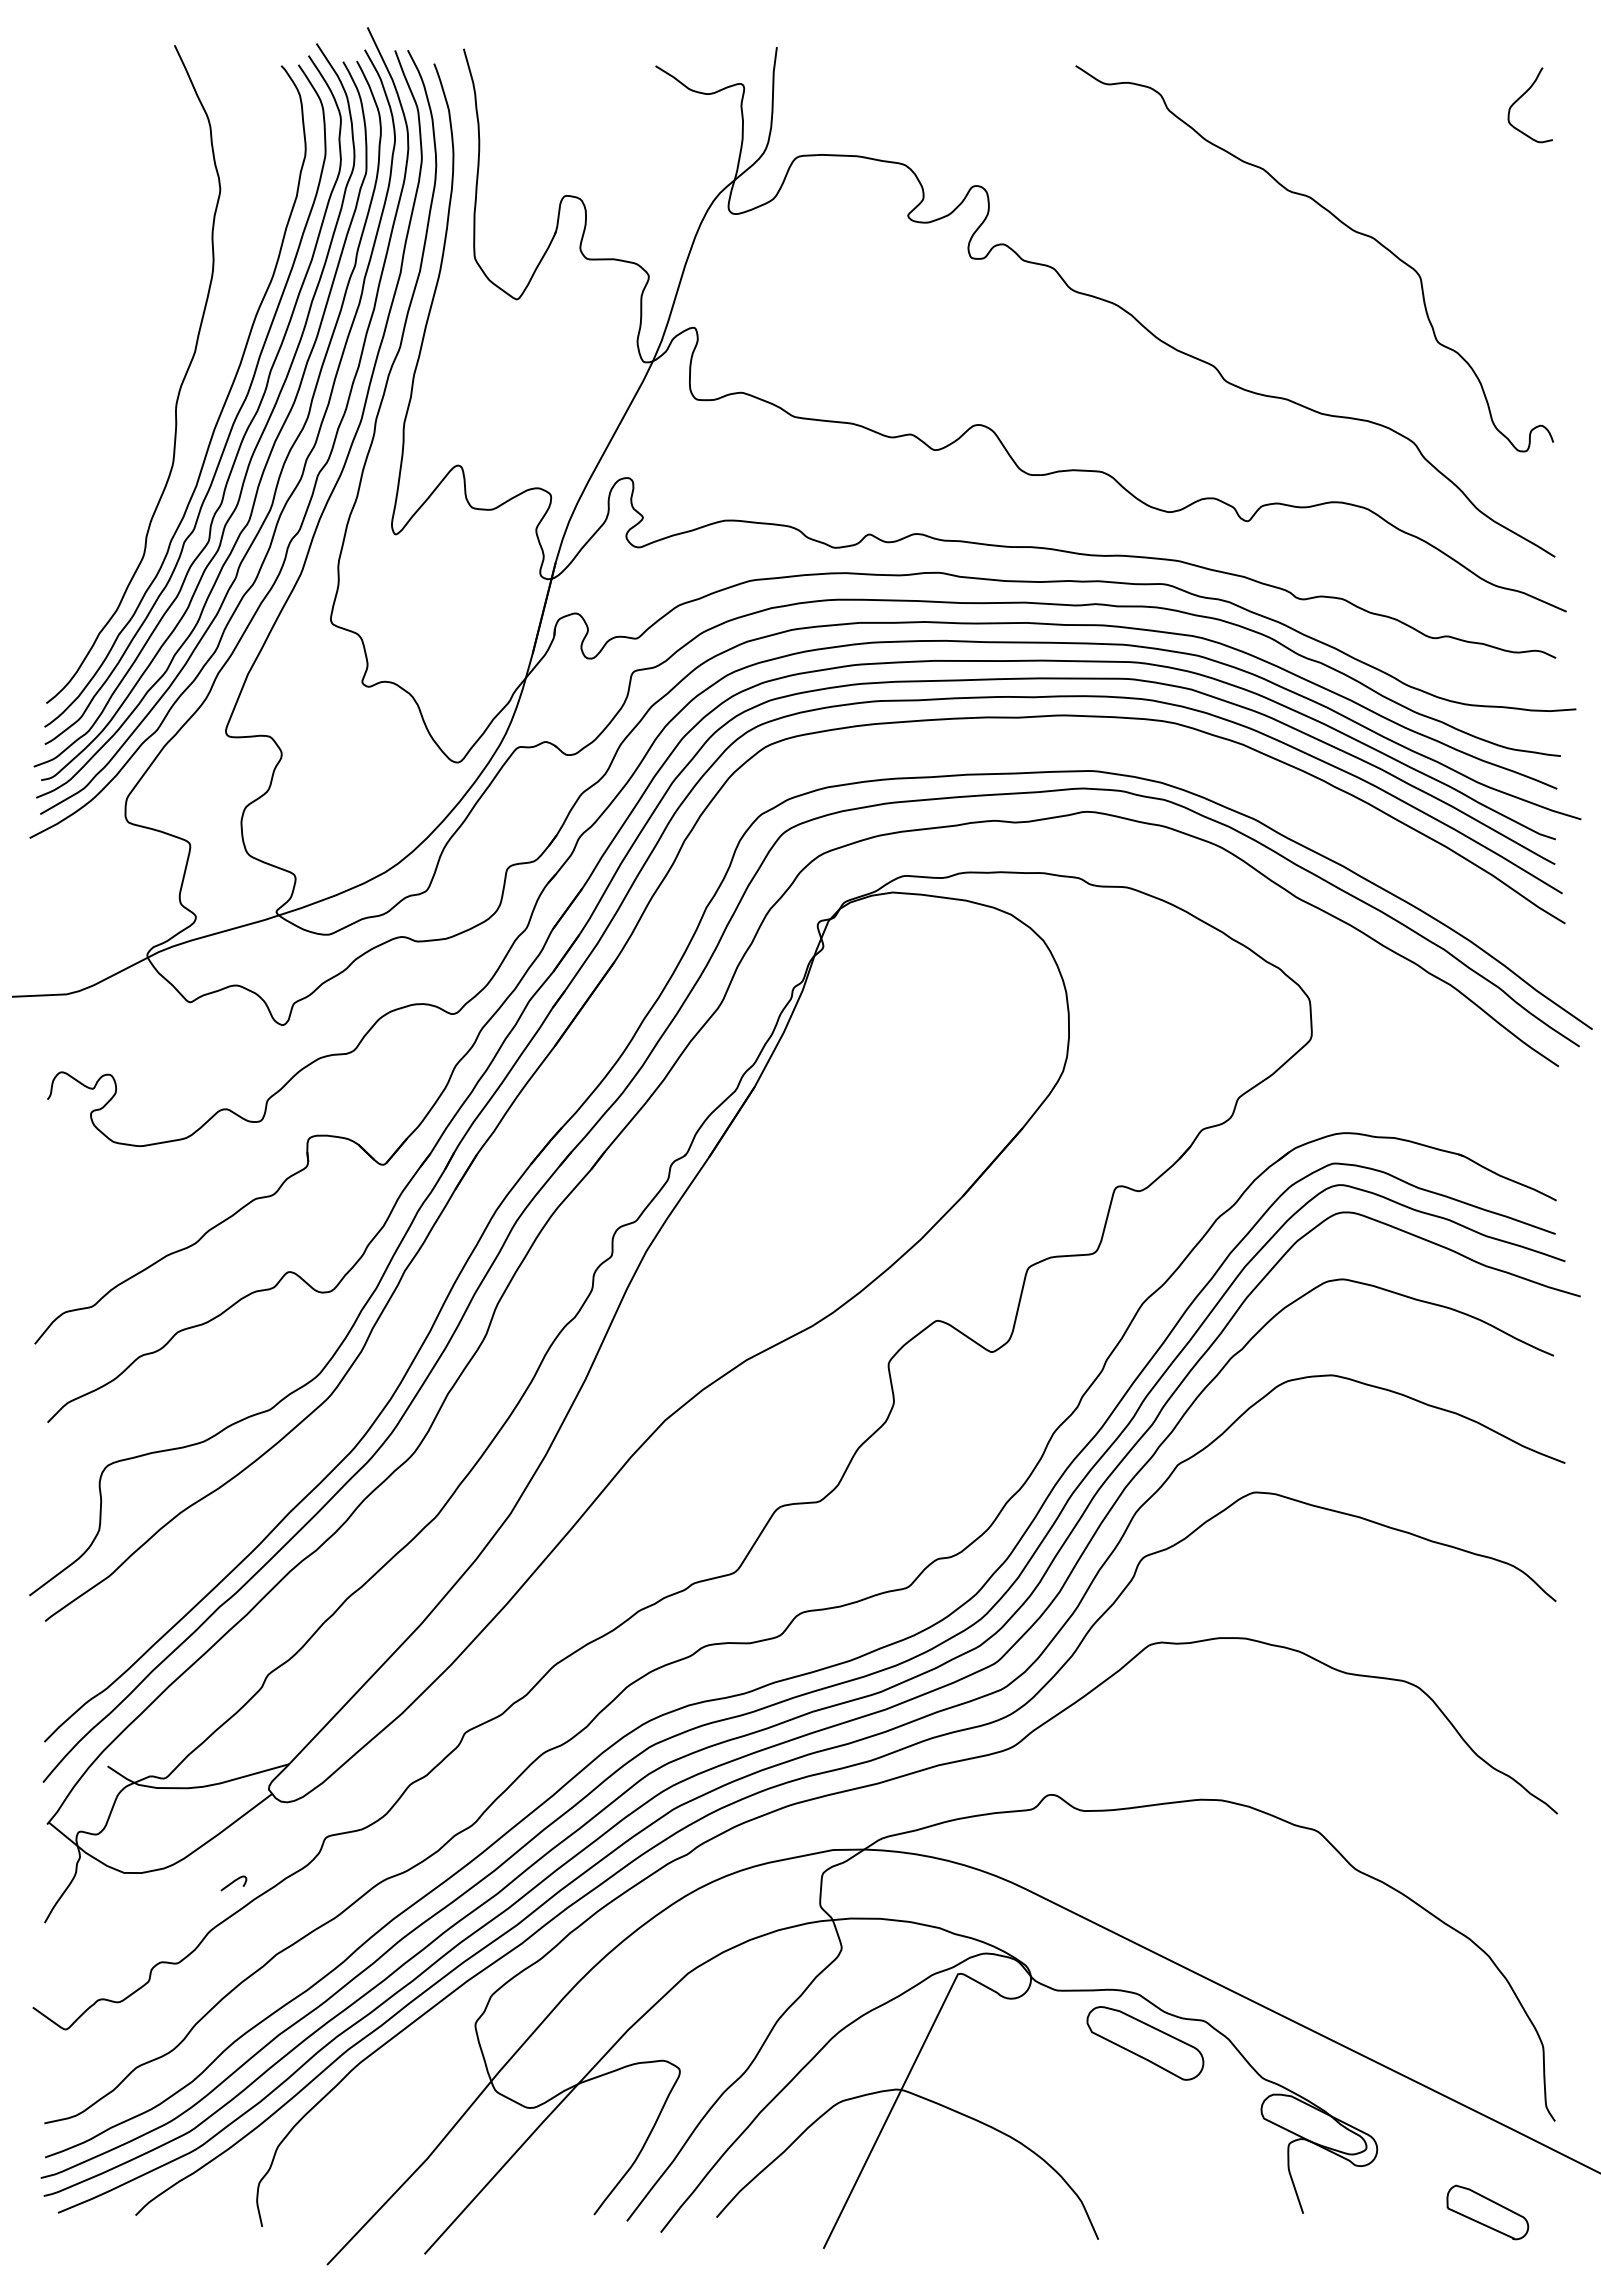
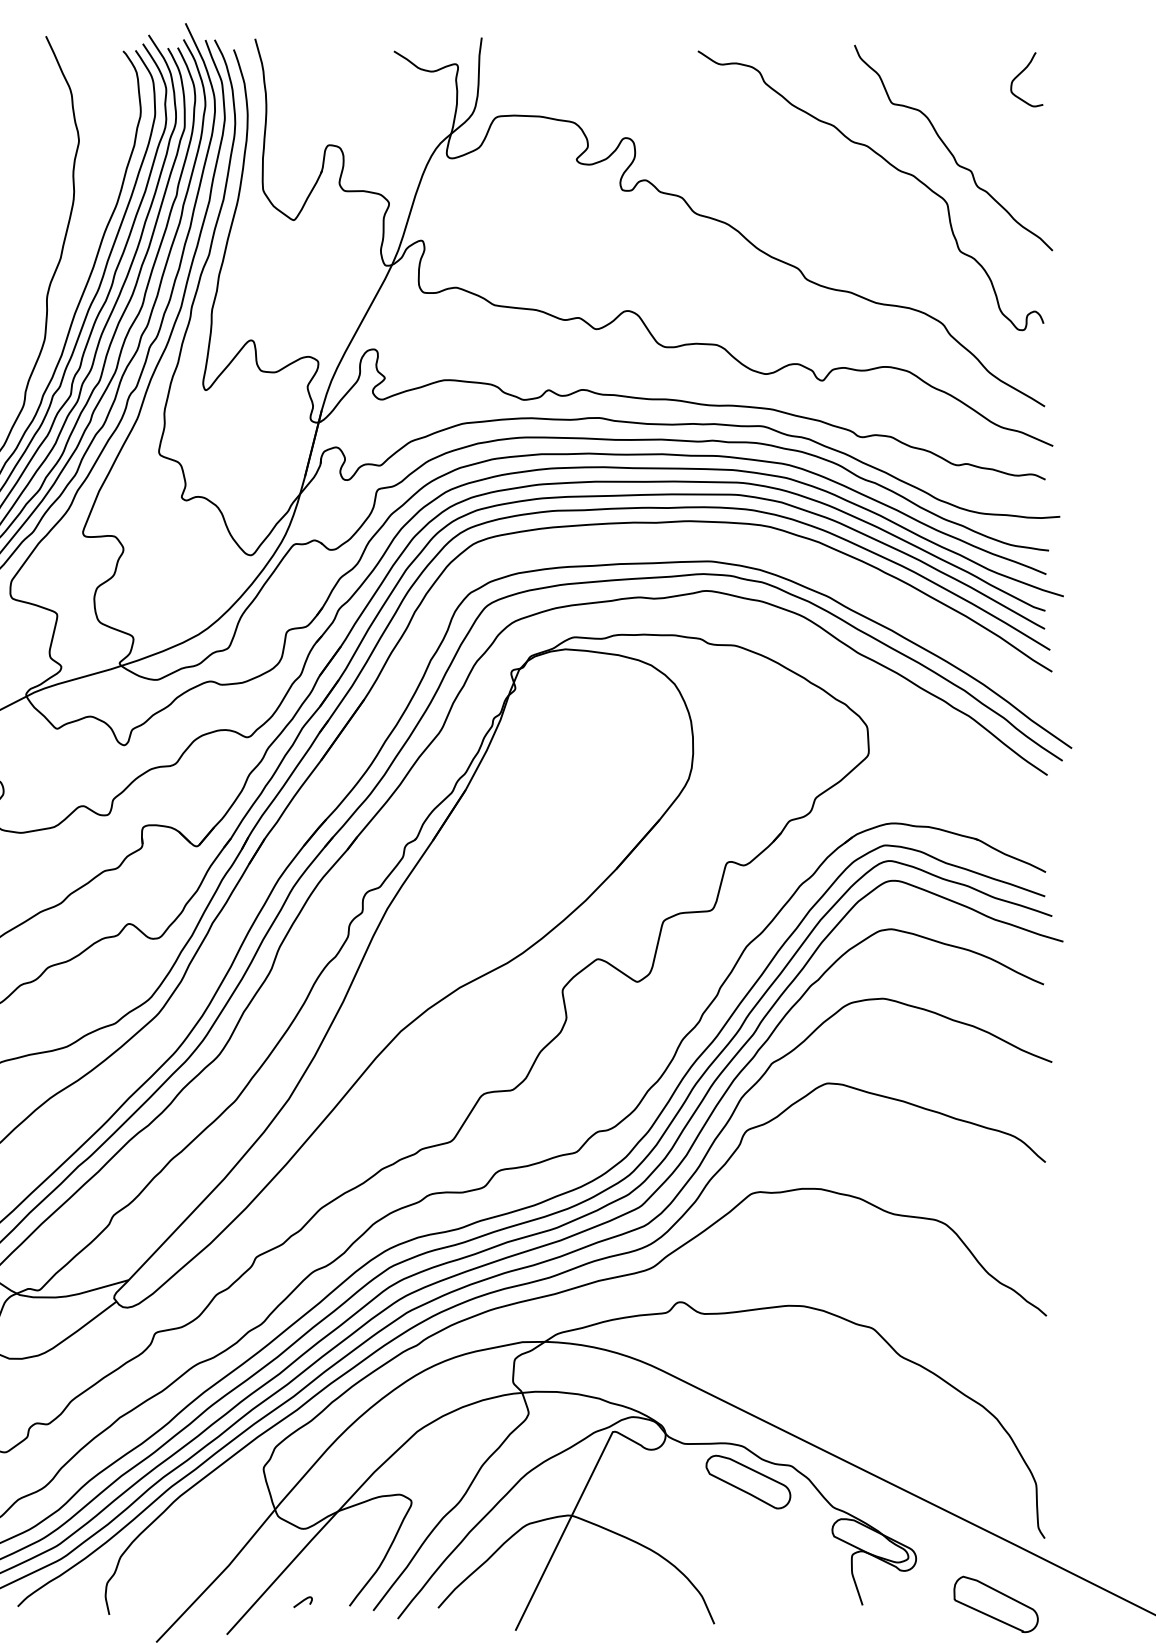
curve: (1424, 203) -> (950, 150), added
curve: (233, 1882) -> (302, 1601), moved
part: (1487, 2212) -> (995, 1604), size x1.43

